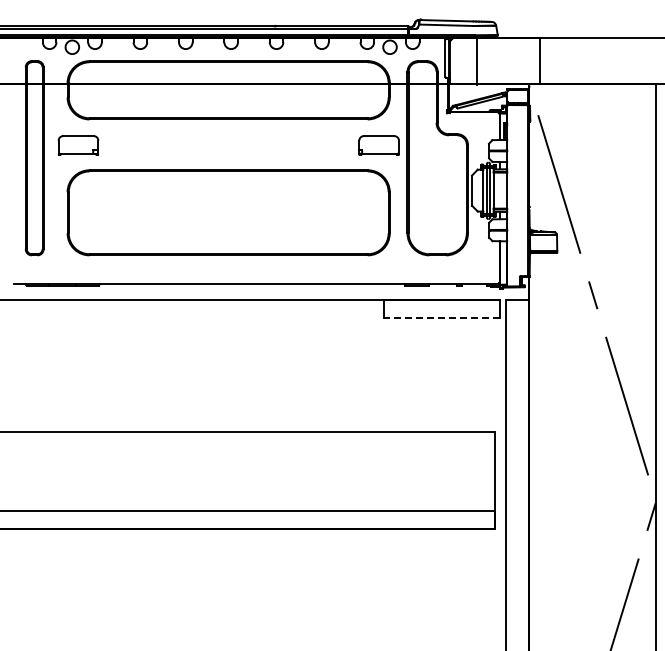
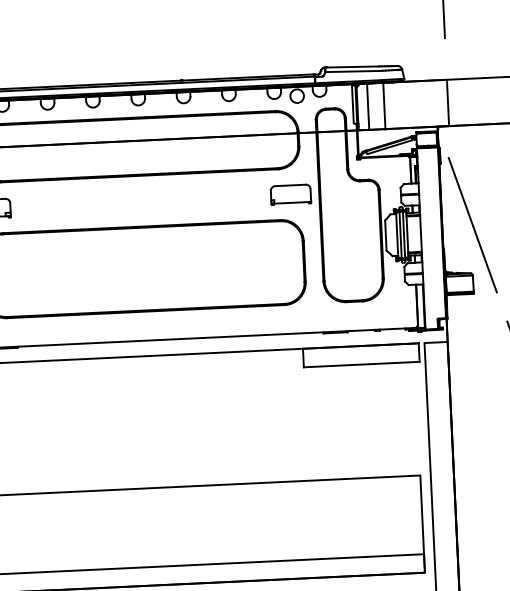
line: (460, 61) -> (368, 107), added
line: (441, 318) -> (361, 364), dashed -> solid

